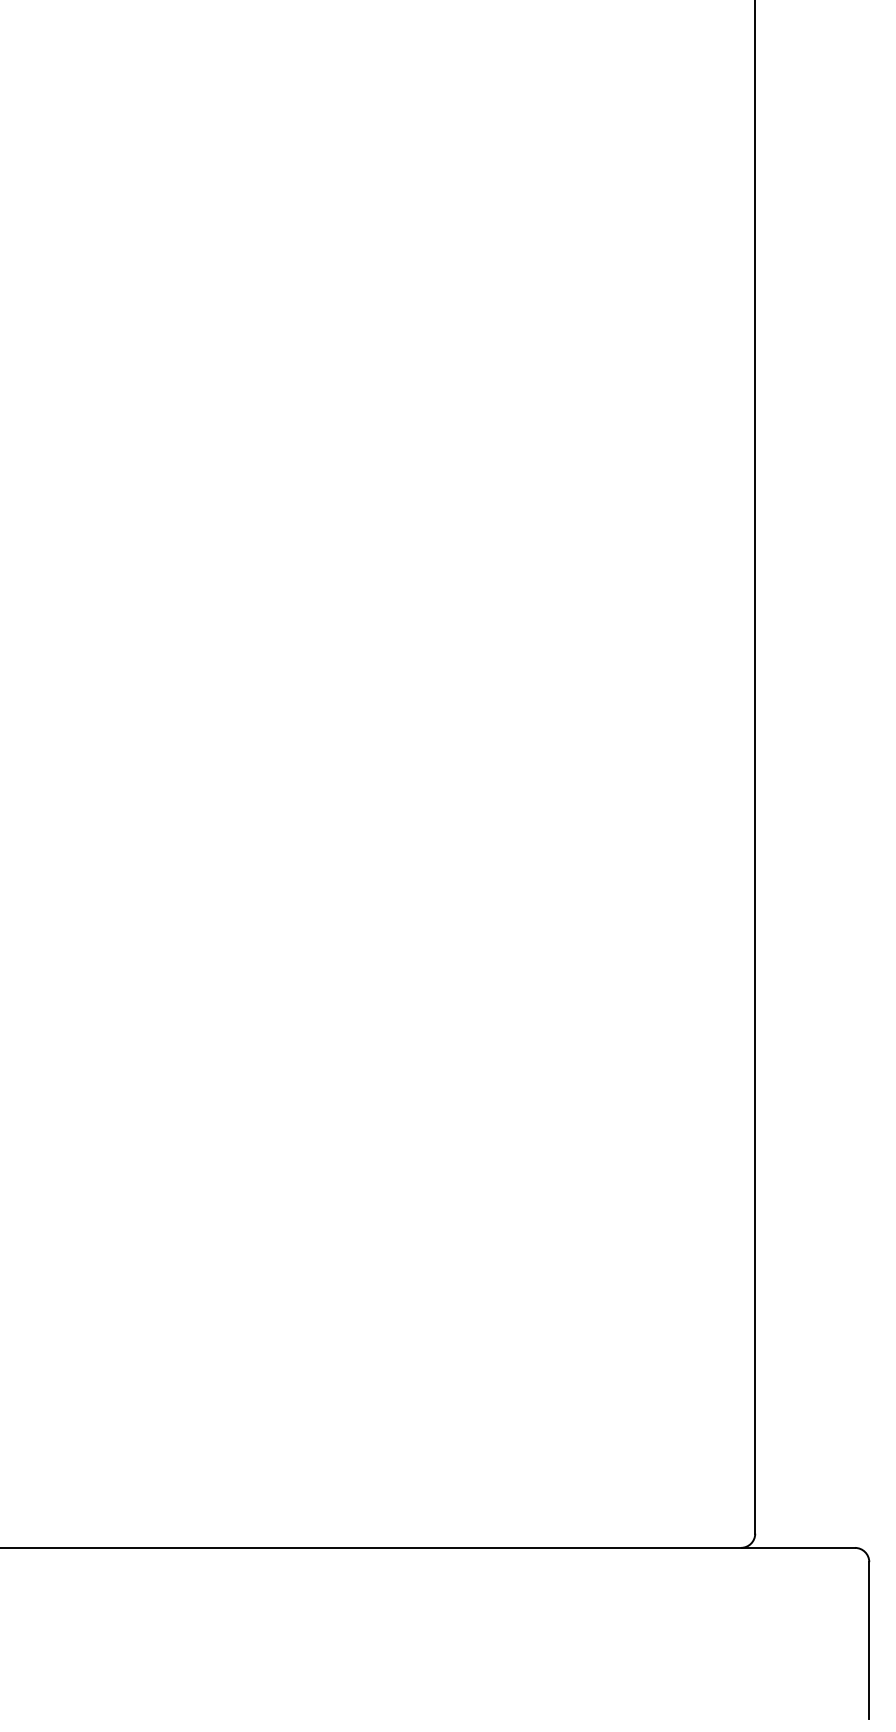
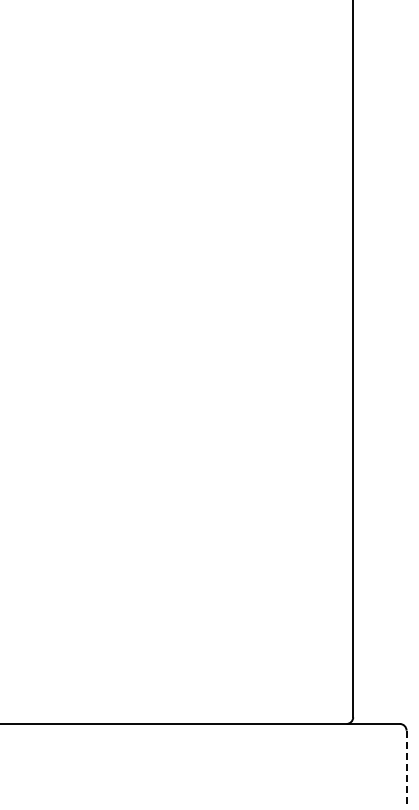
line: (869, 1640) -> (406, 767), solid -> dashed

